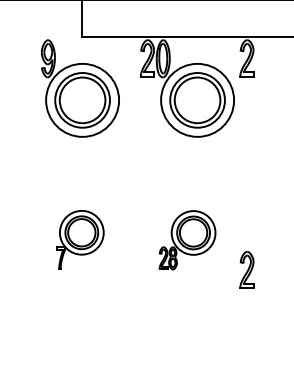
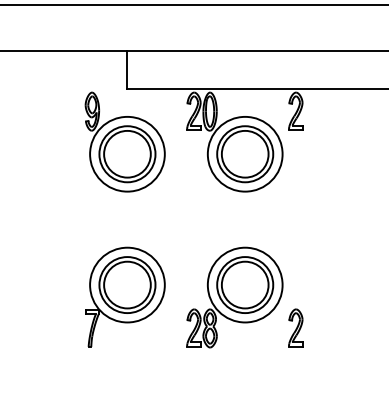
part: (80, 239) -> (125, 296), size x1.67
part: (187, 240) -> (234, 297), size x1.67

